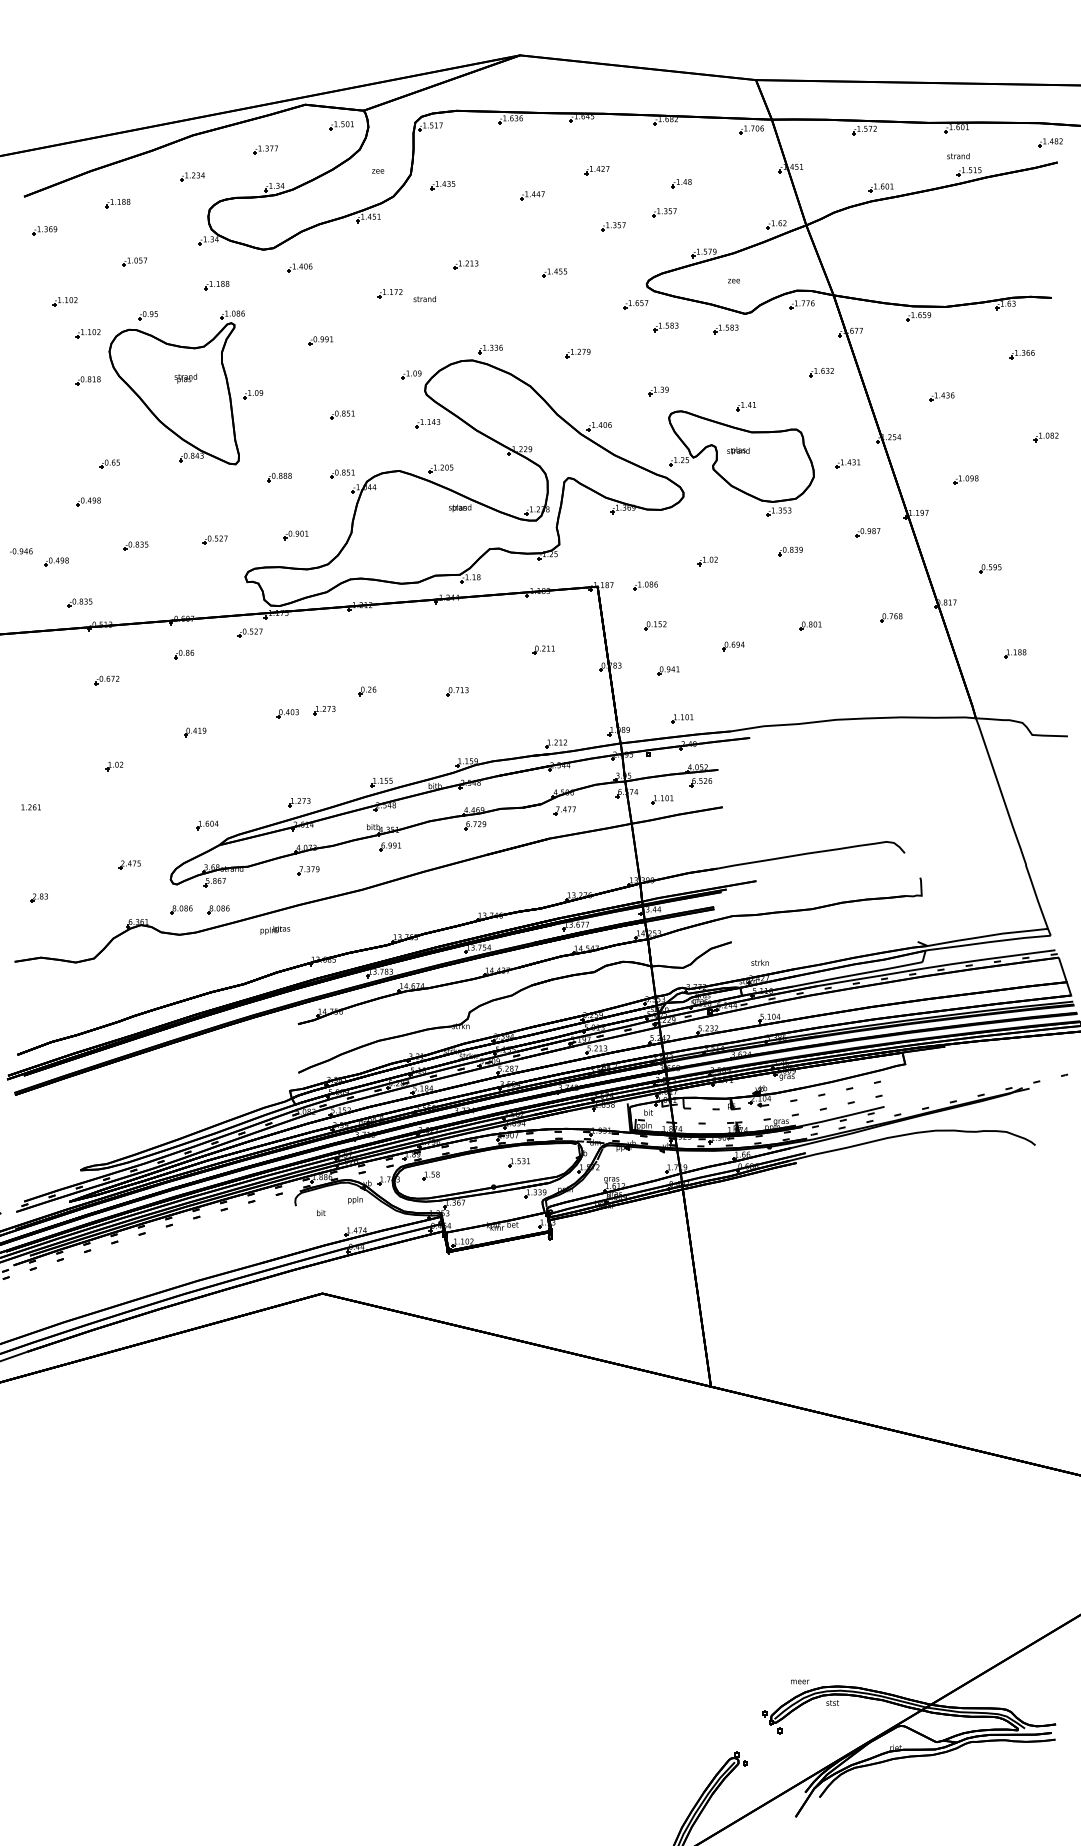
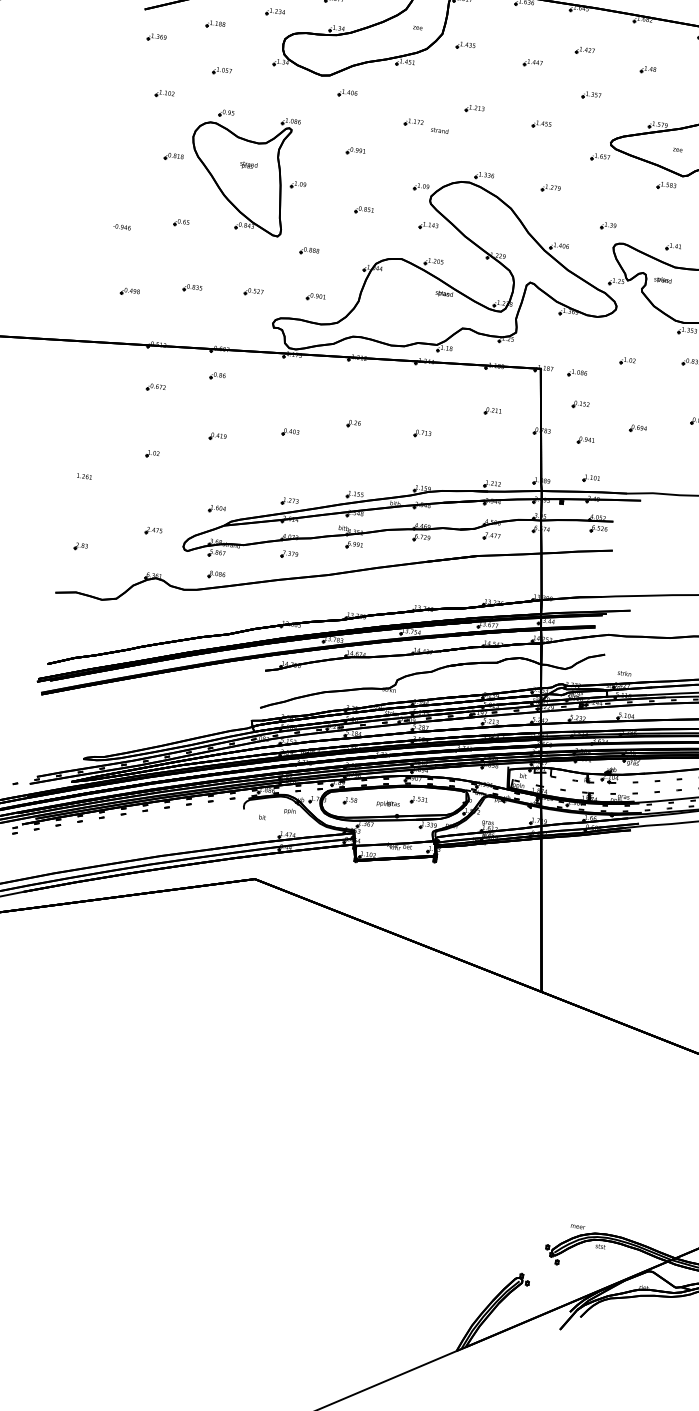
part: (664, 212) -> (632, 90), removed
part: (216, 285) -> (282, 97), removed
part: (665, 327) -> (620, 178), removed
part: (87, 333) -> (178, 120), removed
part: (342, 473) -> (358, 254), removed
part: (88, 501) -> (161, 249), removed
text: (21, 551) -> (122, 227), moved
part: (79, 602) -> (143, 325), removed
part: (249, 632) -> (270, 366), removed
part: (324, 710) -> (318, 434), removed
part: (662, 799) -> (567, 538), removed
part: (181, 909) -> (188, 570), removed
text: (275, 930) -> (388, 804), moved

